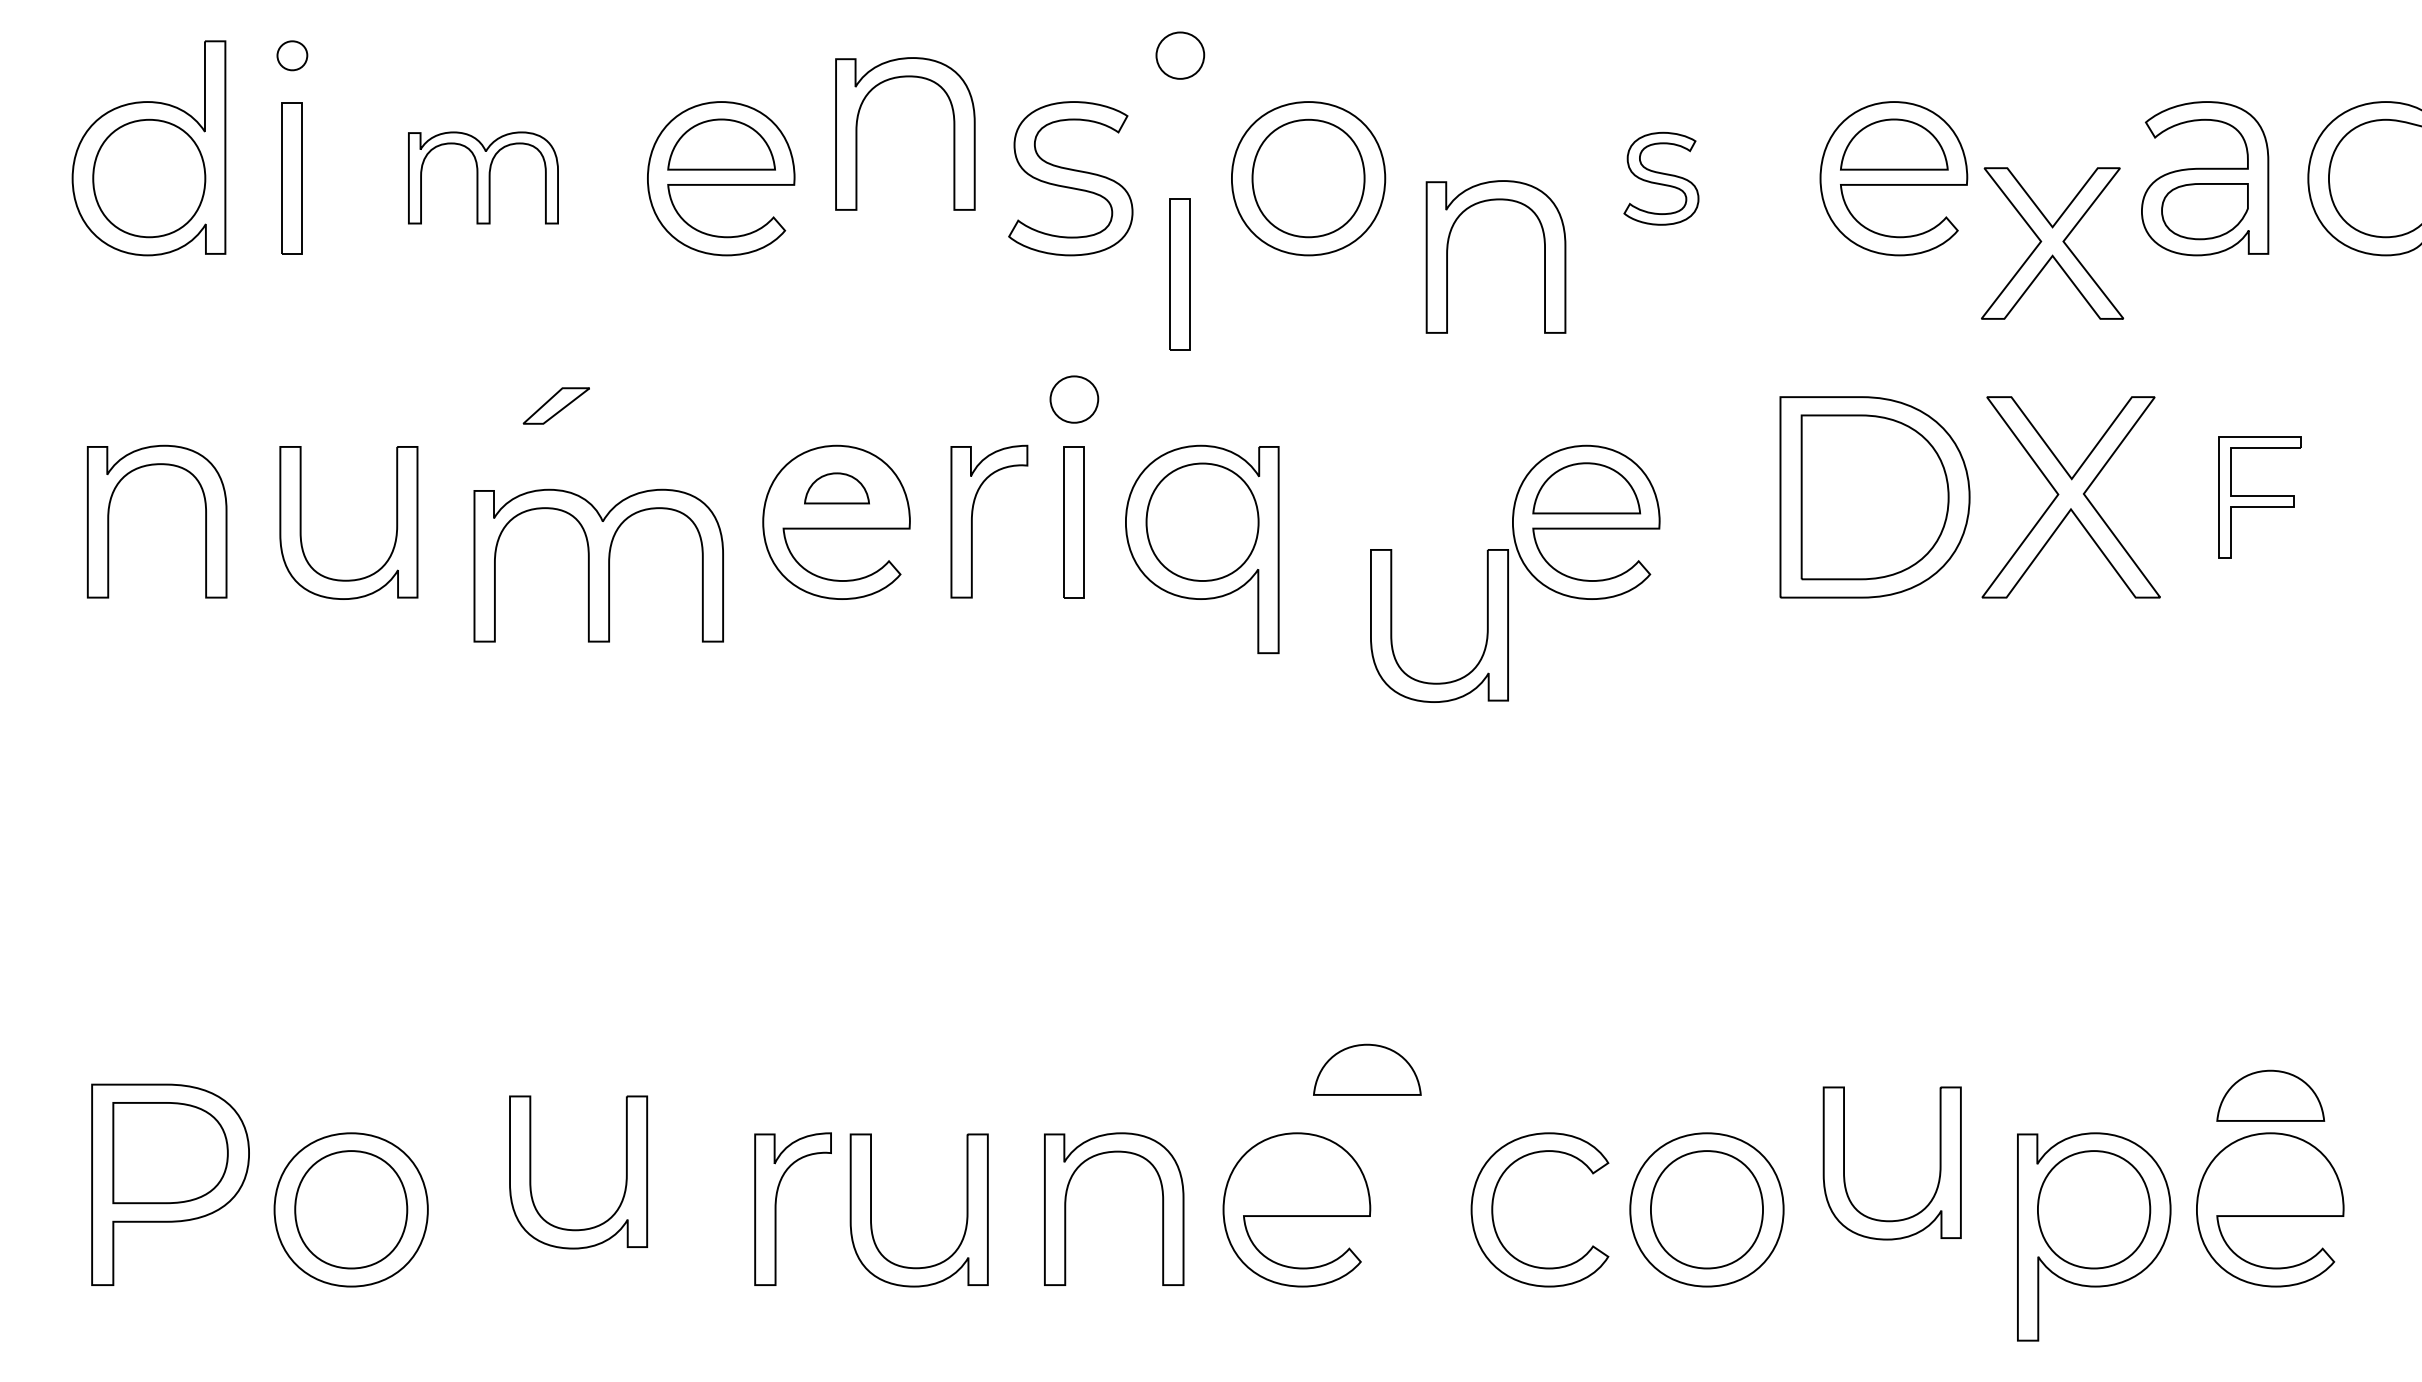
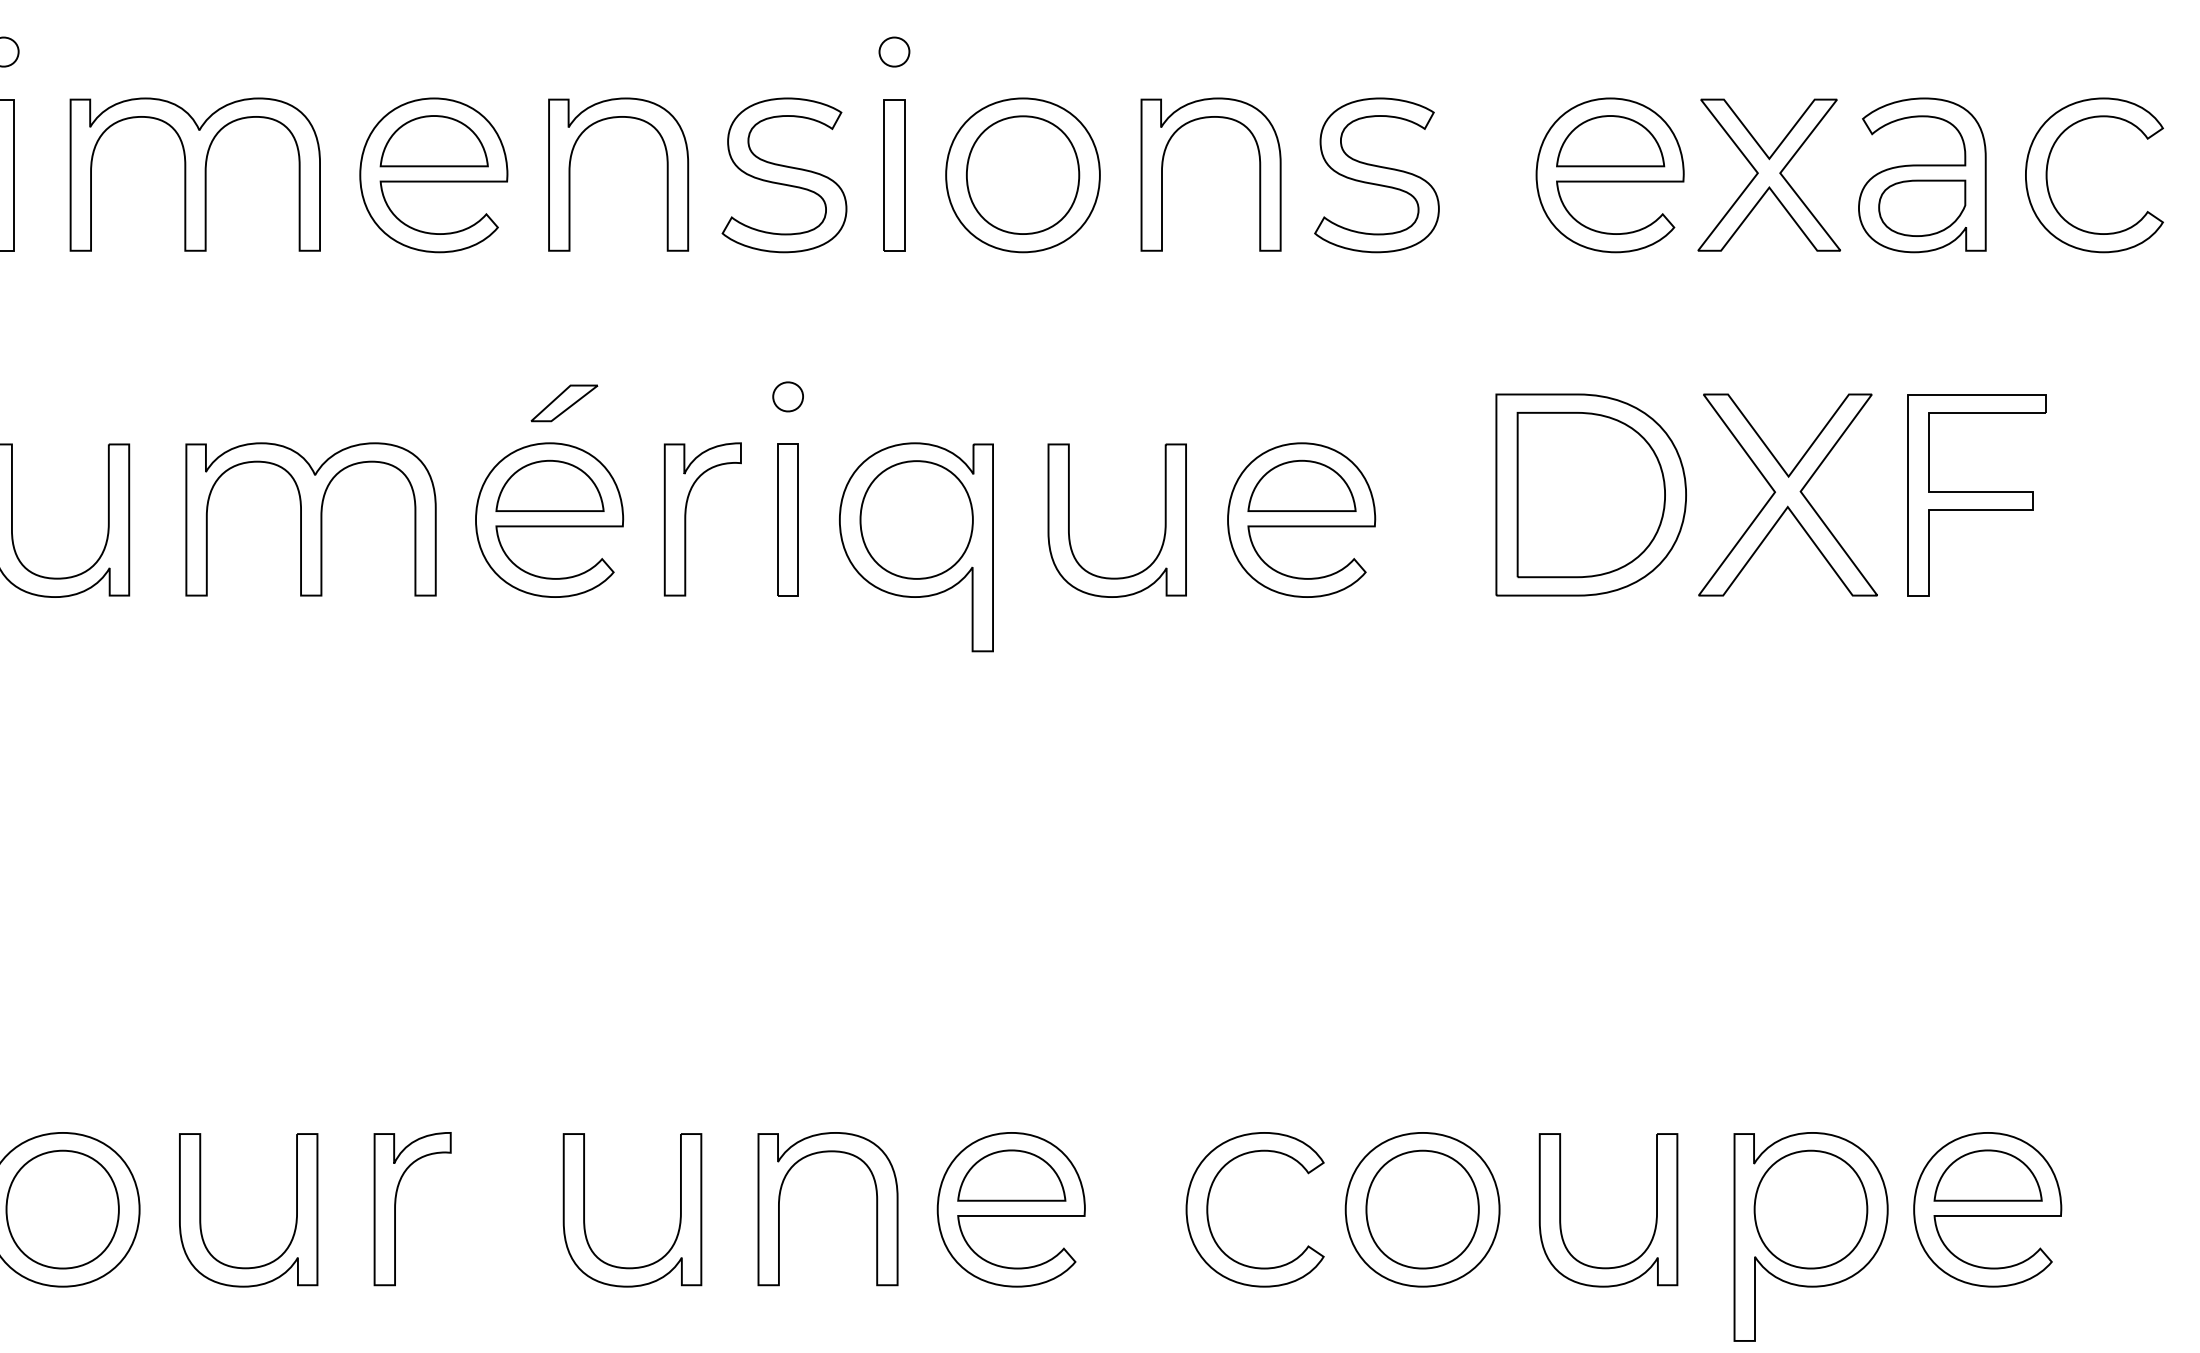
part: (1180, 55) -> (894, 51), size x0.62
part: (857, 133) -> (570, 174), moved
part: (483, 177) -> (195, 174), size x1.67
part: (1661, 178) -> (1377, 175), size x1.67
part: (2052, 243) -> (1769, 175), moved
part: (1448, 250) -> (1163, 168), moved
part: (1179, 274) -> (893, 175), moved
part: (1074, 399) -> (788, 396), size x0.62
part: (555, 405) -> (563, 402), moved
part: (836, 488) -> (549, 486), size x1.67
part: (2259, 497) -> (1976, 495), size x1.67
part: (598, 565) -> (310, 519), moved
part: (1392, 625) -> (1070, 520), moved
part: (1367, 1069) -> (1011, 1175), moved
part: (2270, 1095) -> (1987, 1175), moved
part: (1844, 1163) -> (1560, 1210), moved
part: (531, 1172) -> (201, 1210), moved
part: (776, 1208) -> (396, 1208), moved

